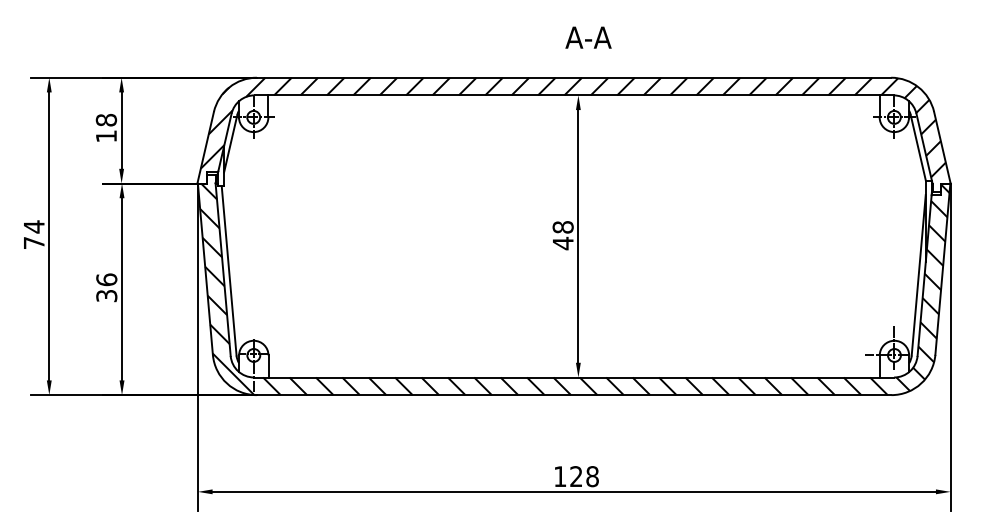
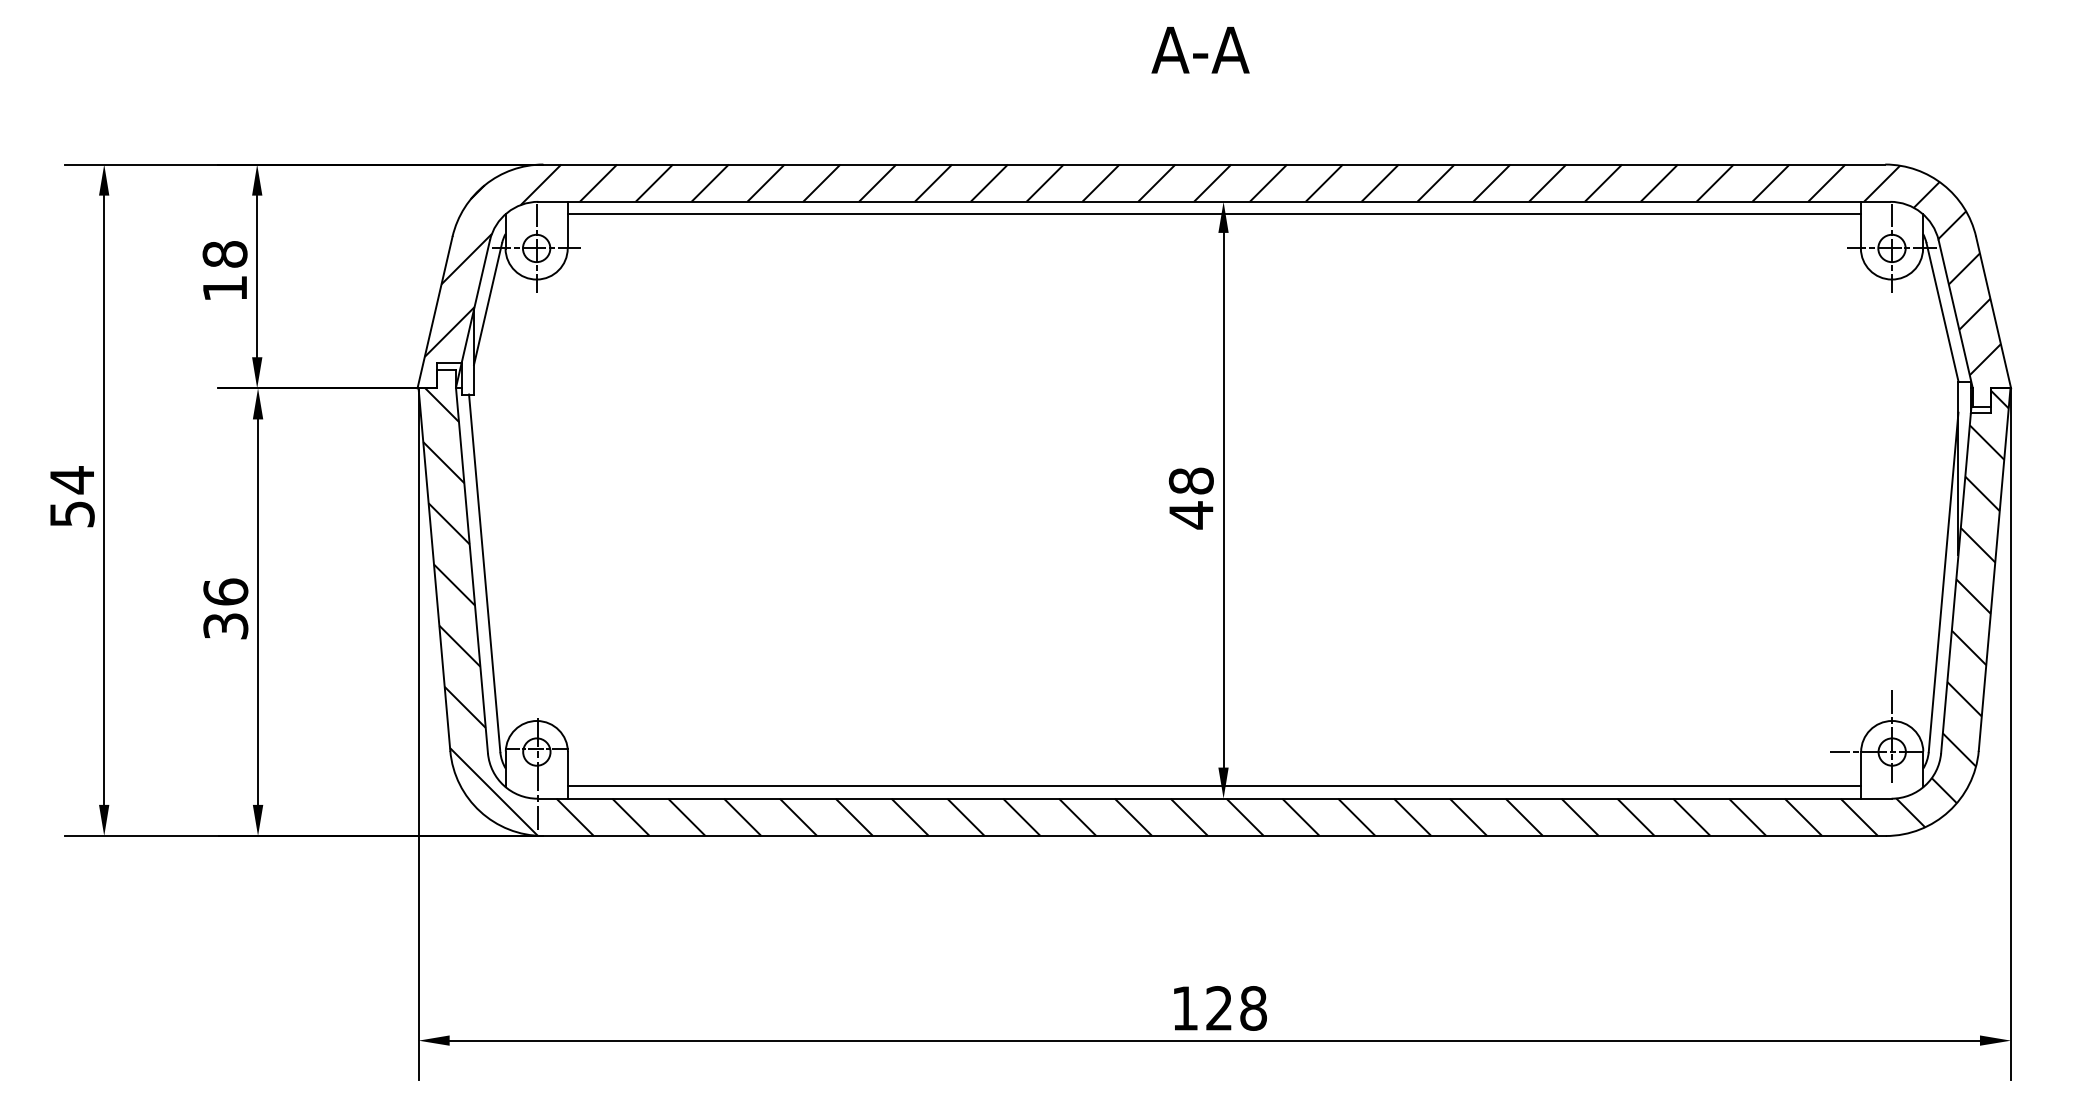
text: (588, 37) -> (1200, 49), moved
line: (573, 101) -> (1213, 214), added
text: (34, 243) -> (72, 515), 74 -> 54
line: (573, 371) -> (1213, 786), added

